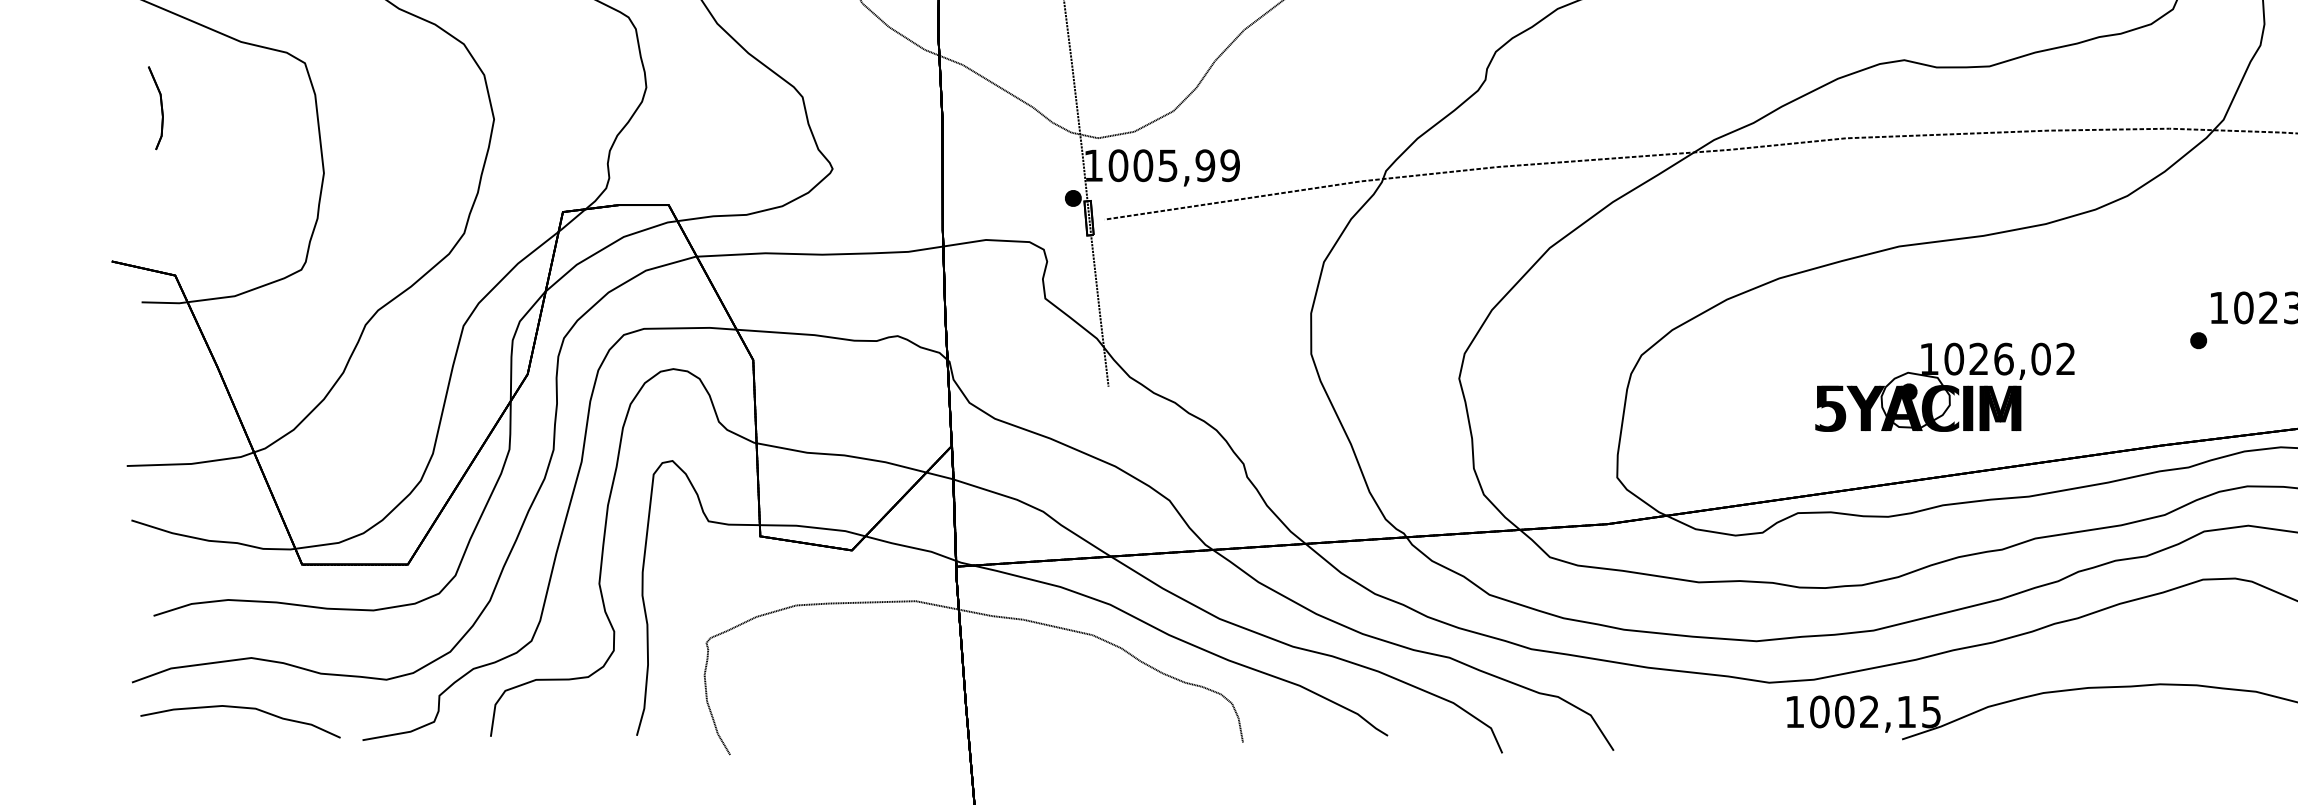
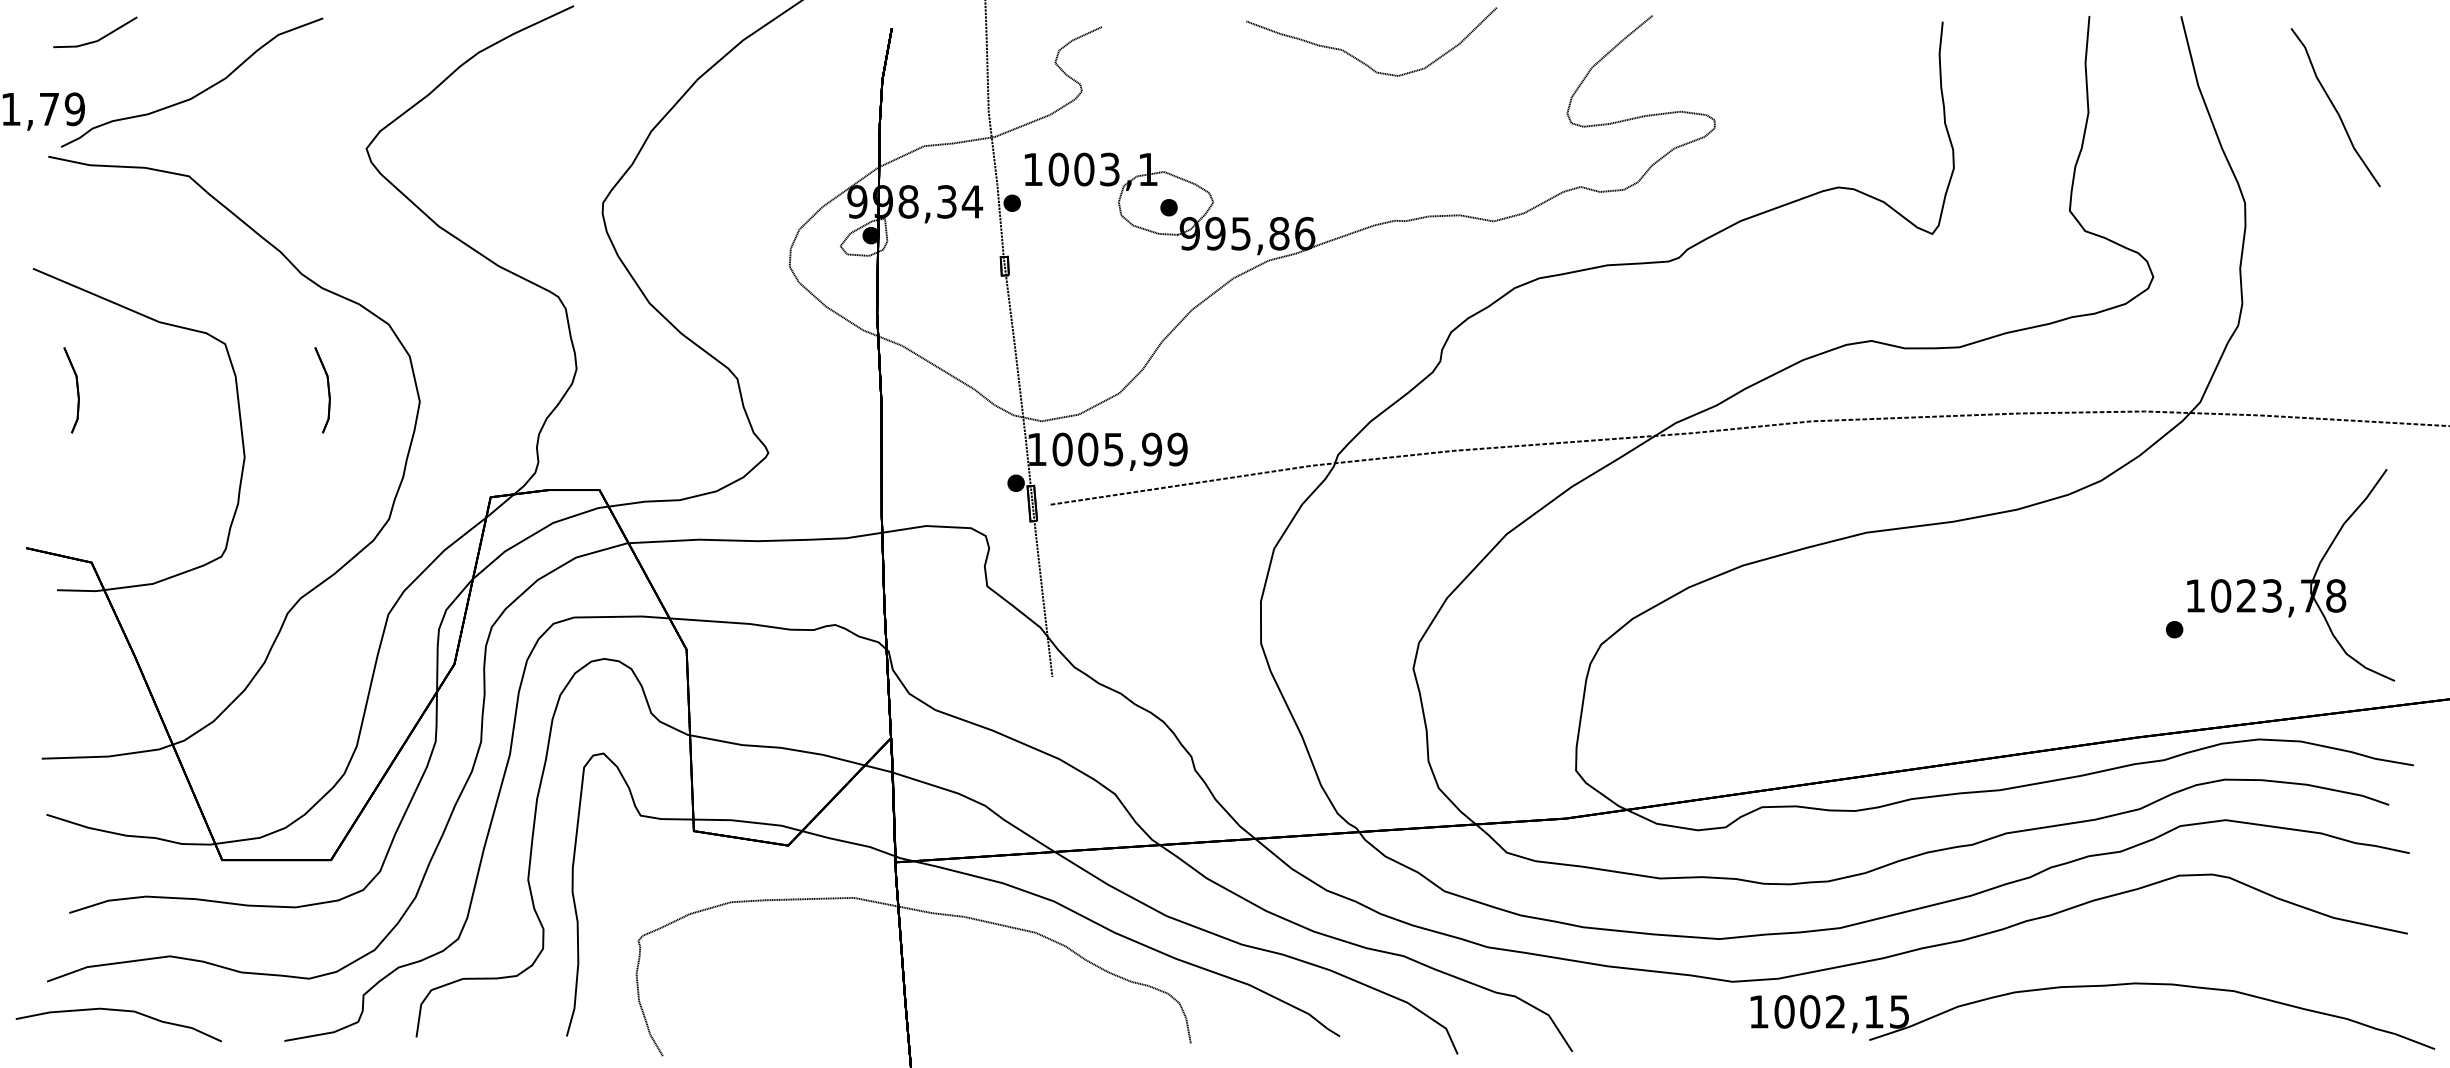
part: (399, 108) -> (322, 390), added
part: (1945, 387) -> (1913, 677), removed
curve: (240, 708) -> (118, 1011), moved

